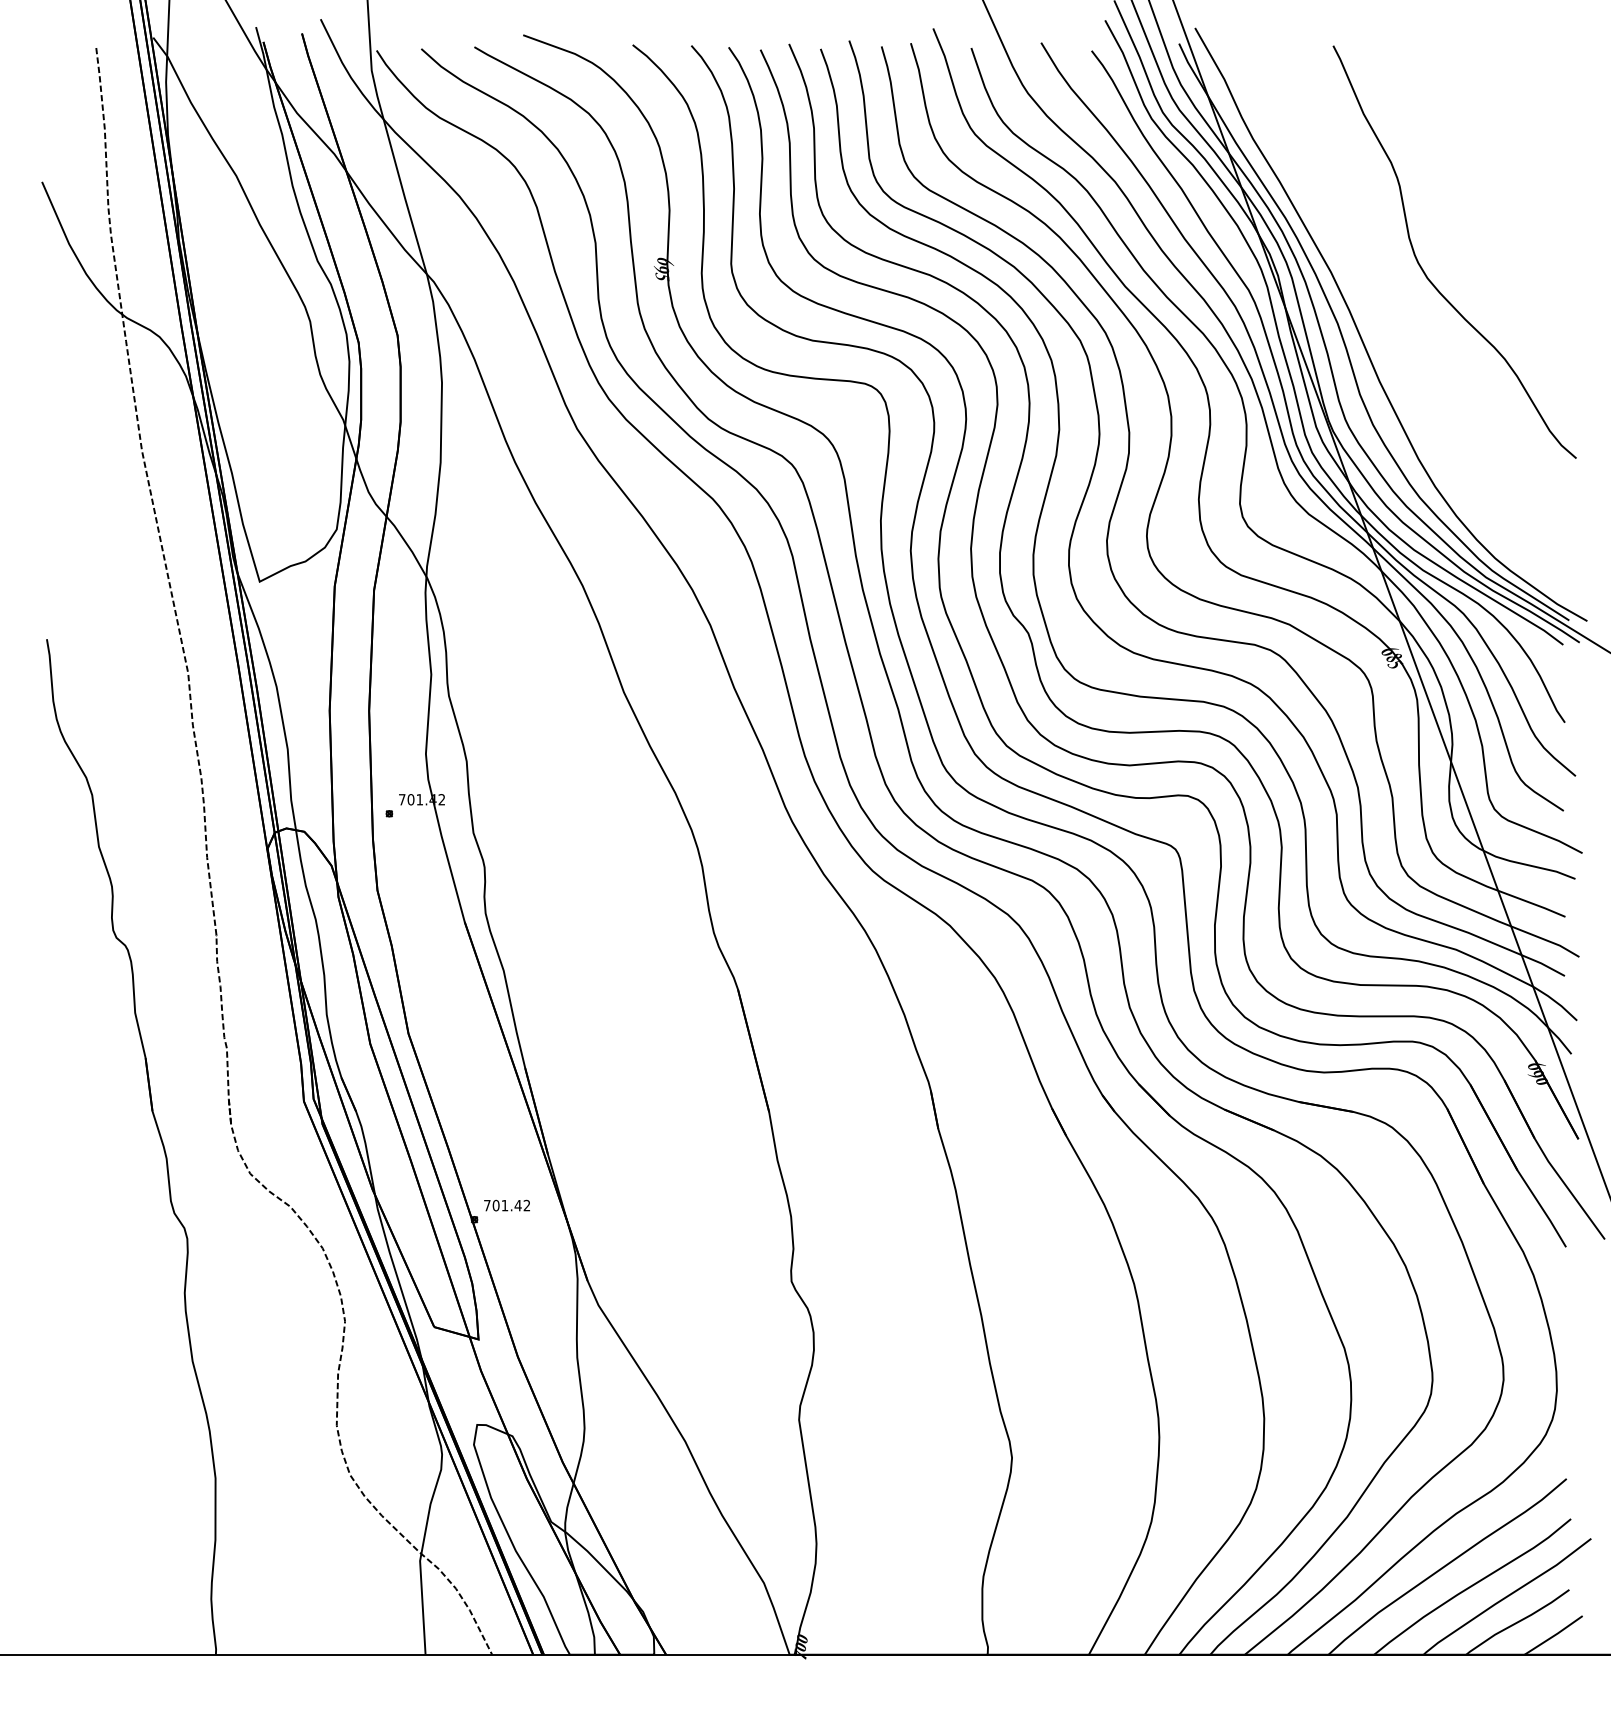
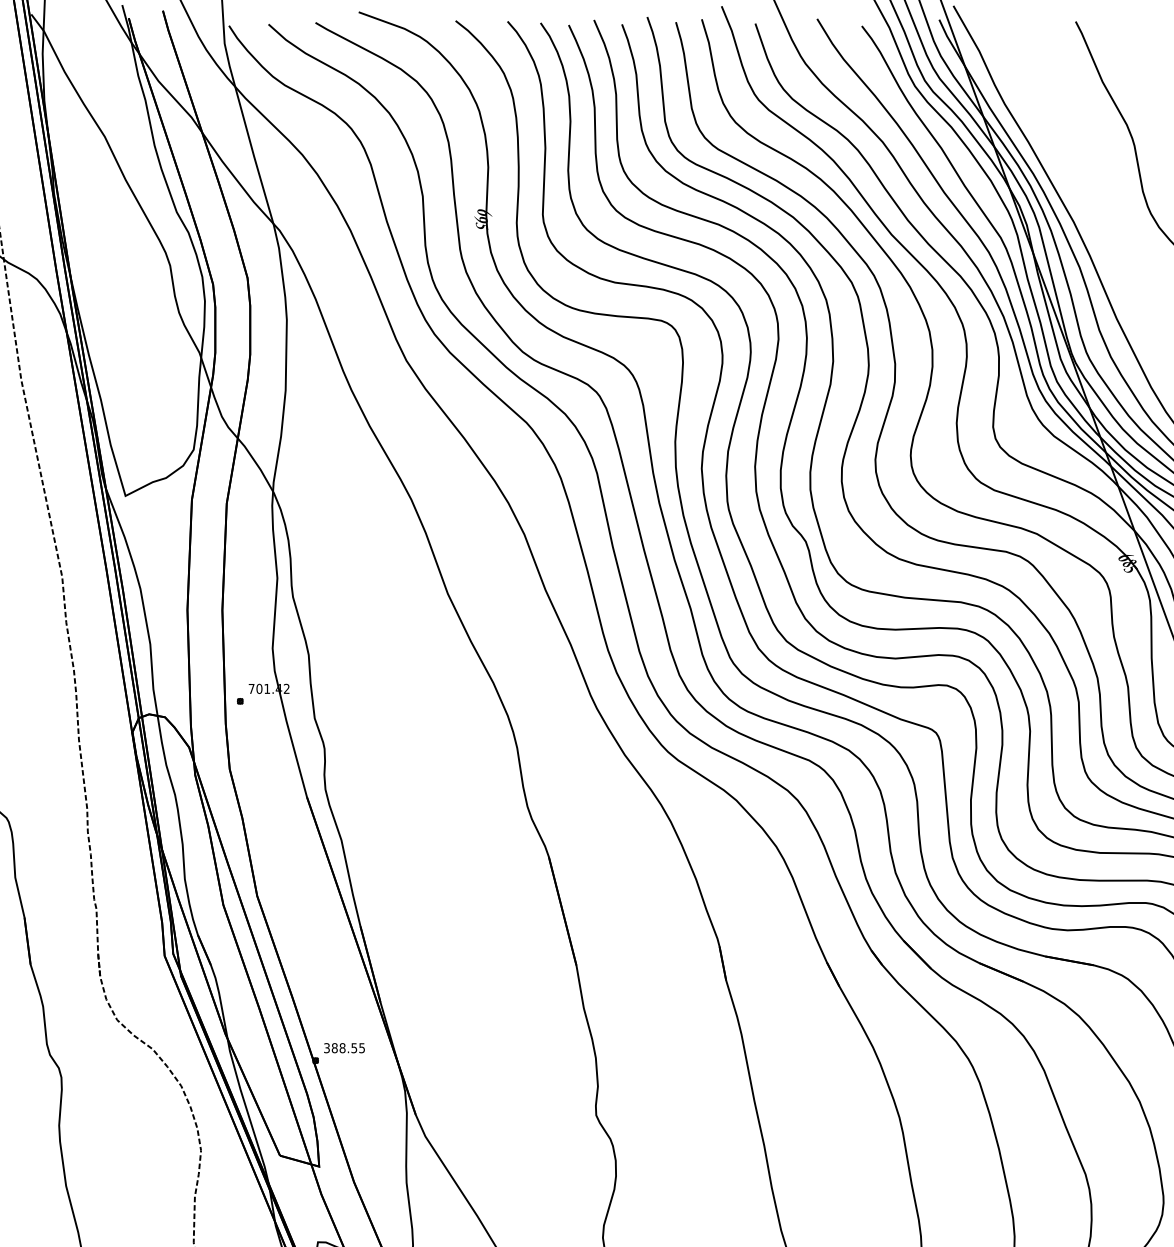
text: (507, 1205) -> (344, 1048), 701.42 -> 388.55

